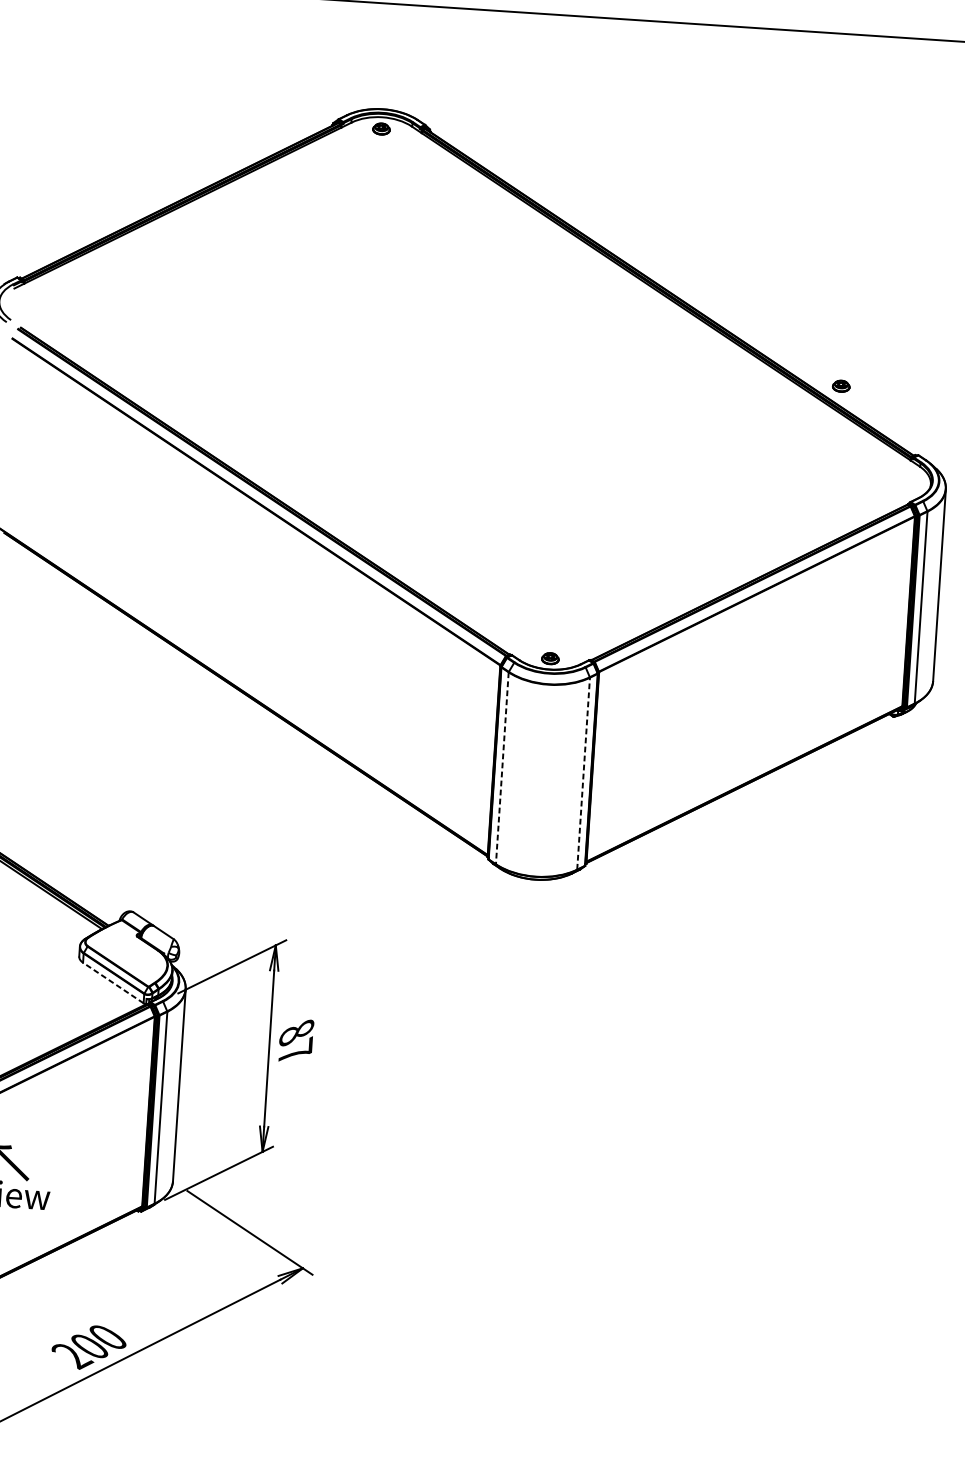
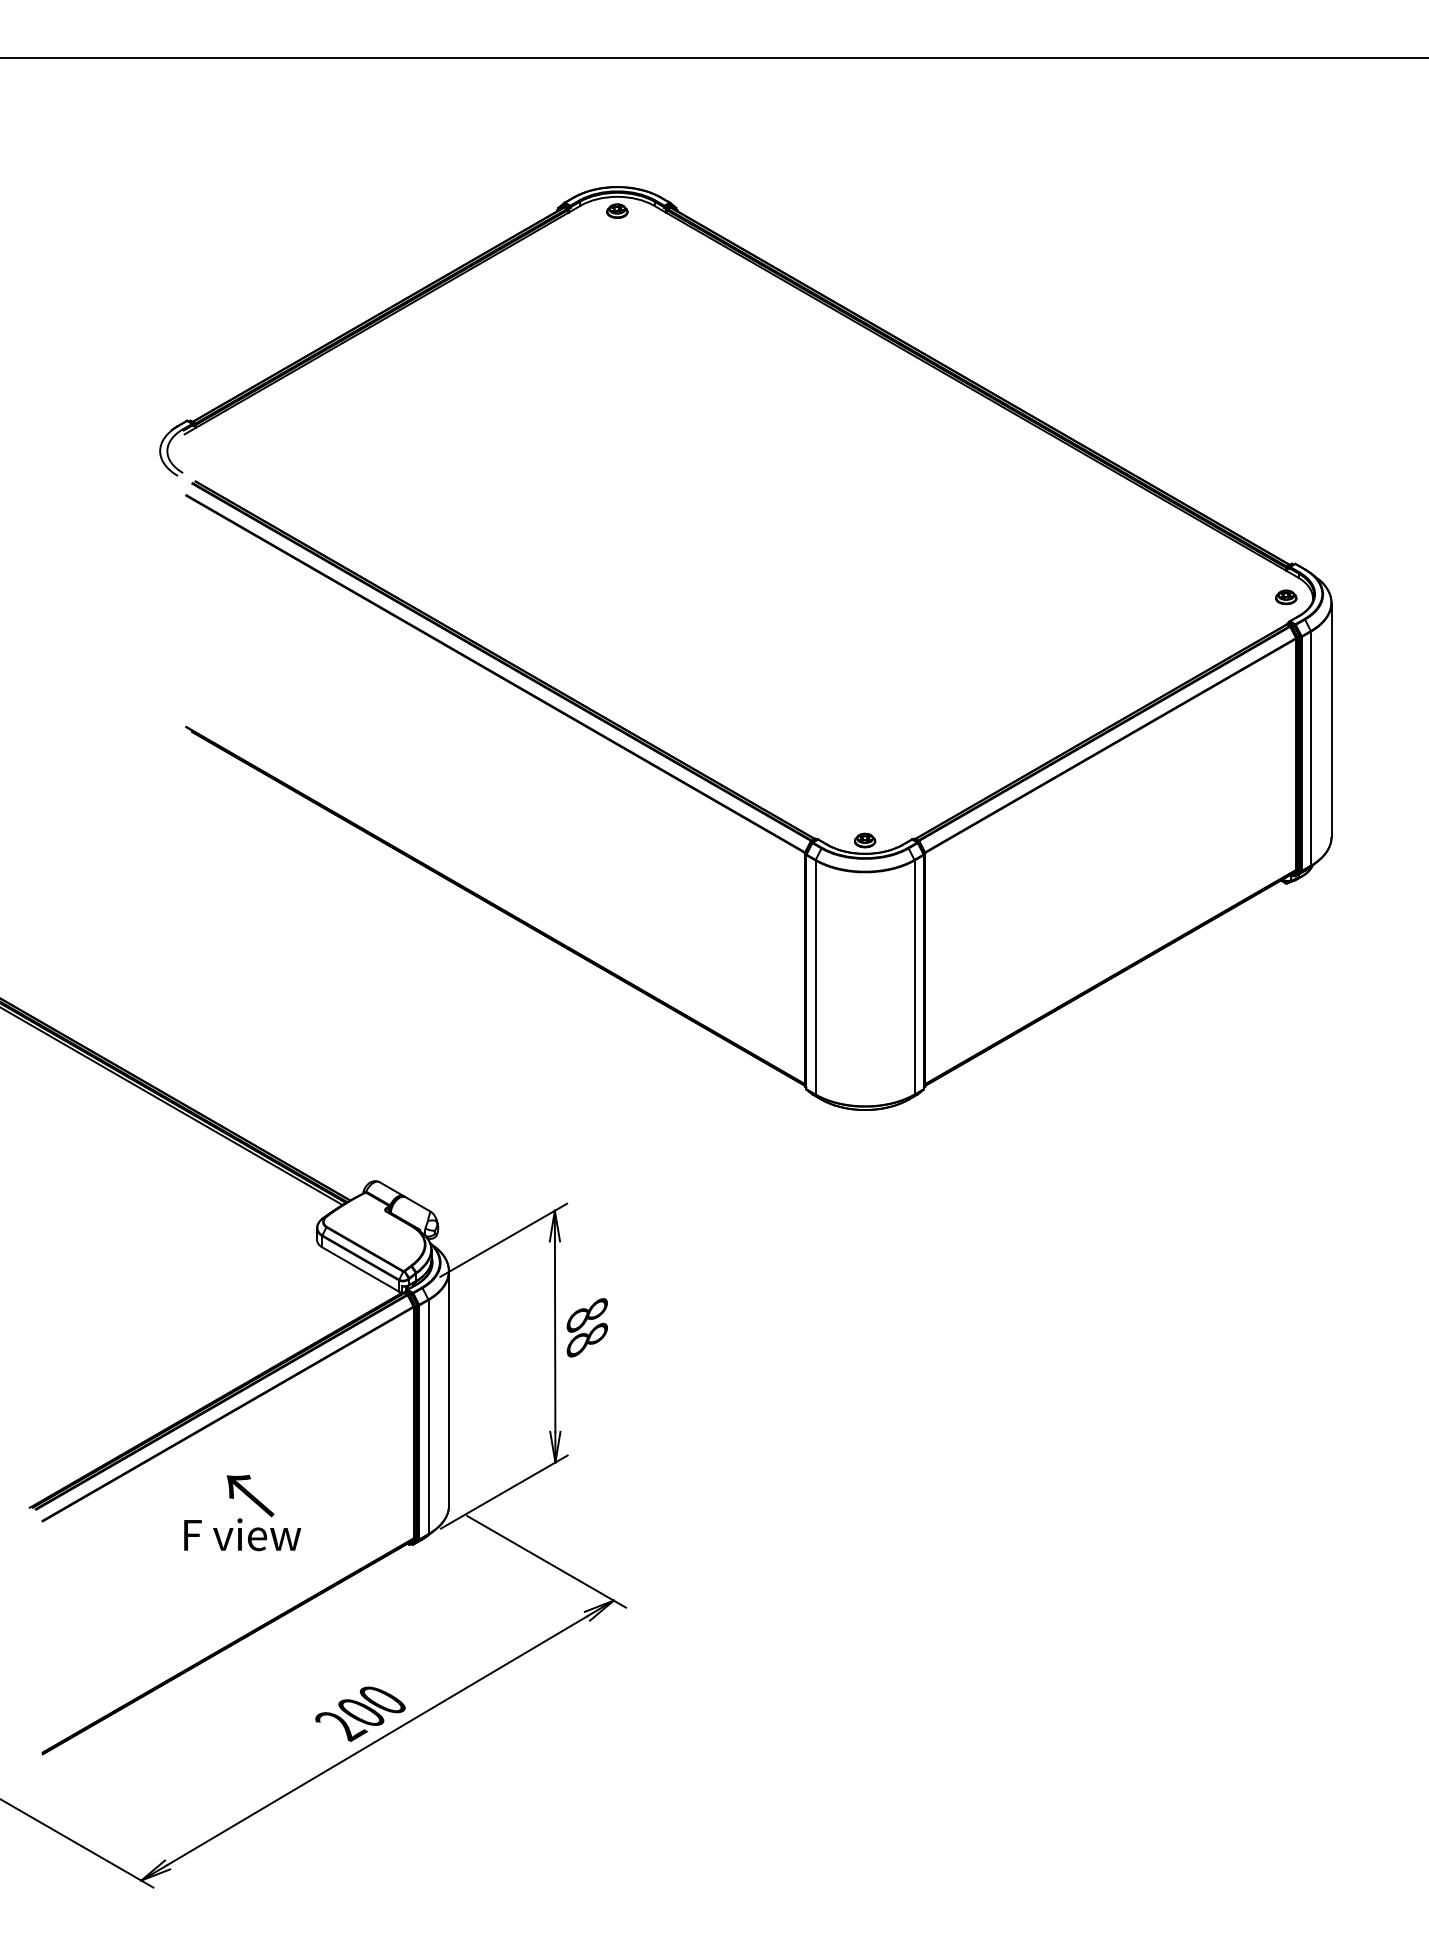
part: (841, 386) -> (1286, 597), moved
line: (502, 768) -> (815, 977), dashed -> solid
line: (583, 773) -> (914, 977), dashed -> solid
line: (113, 982) -> (360, 1269), dashed -> solid
text: (294, 1051) -> (586, 1337), 87 -> 88

